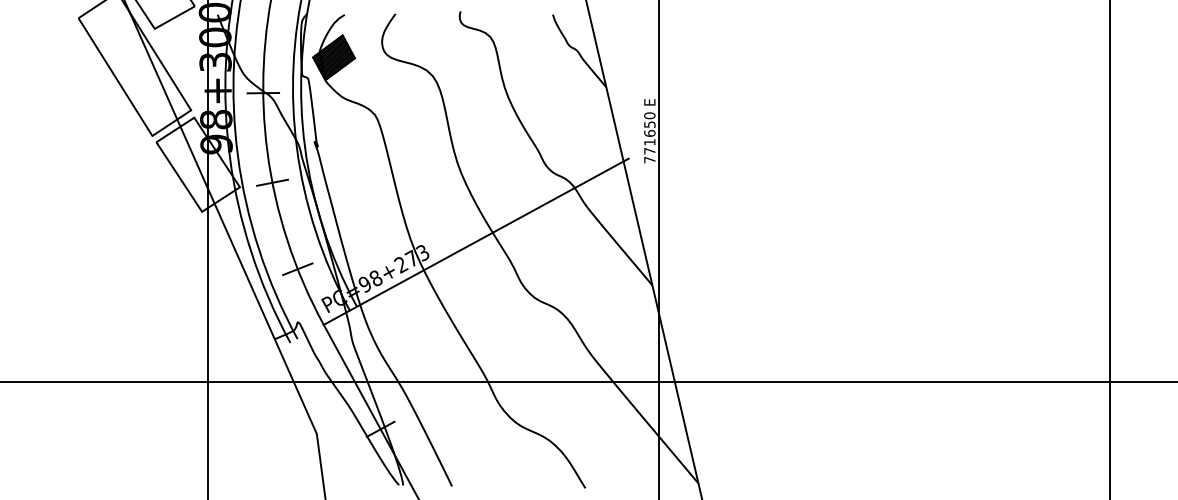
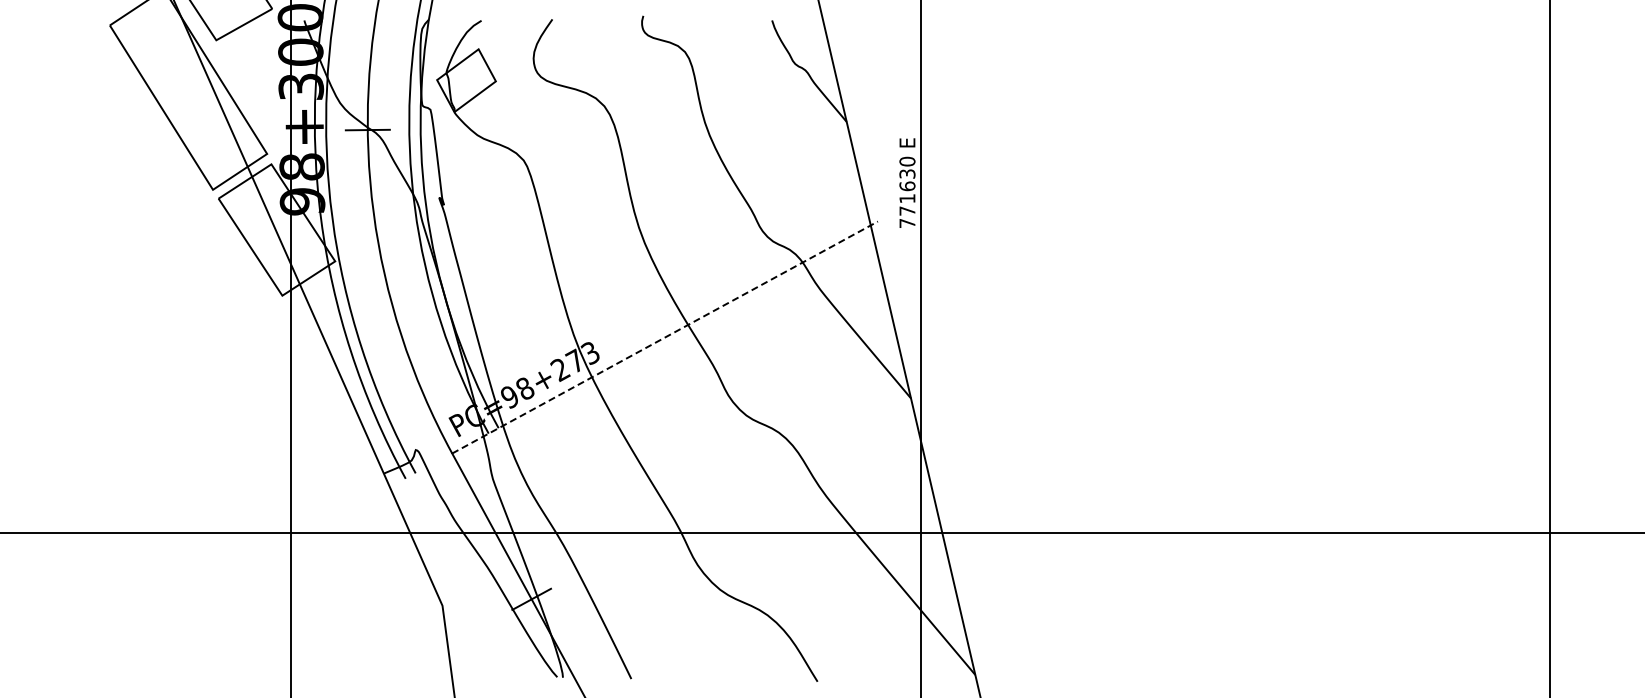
hatch: (333, 57) -> (466, 80), removed
text: (649, 124) -> (906, 173), 771650 -> 771630
line: (272, 182) -> (380, 254), removed
line: (476, 241) -> (665, 337), solid -> dashed
line: (297, 268) -> (415, 375), removed

